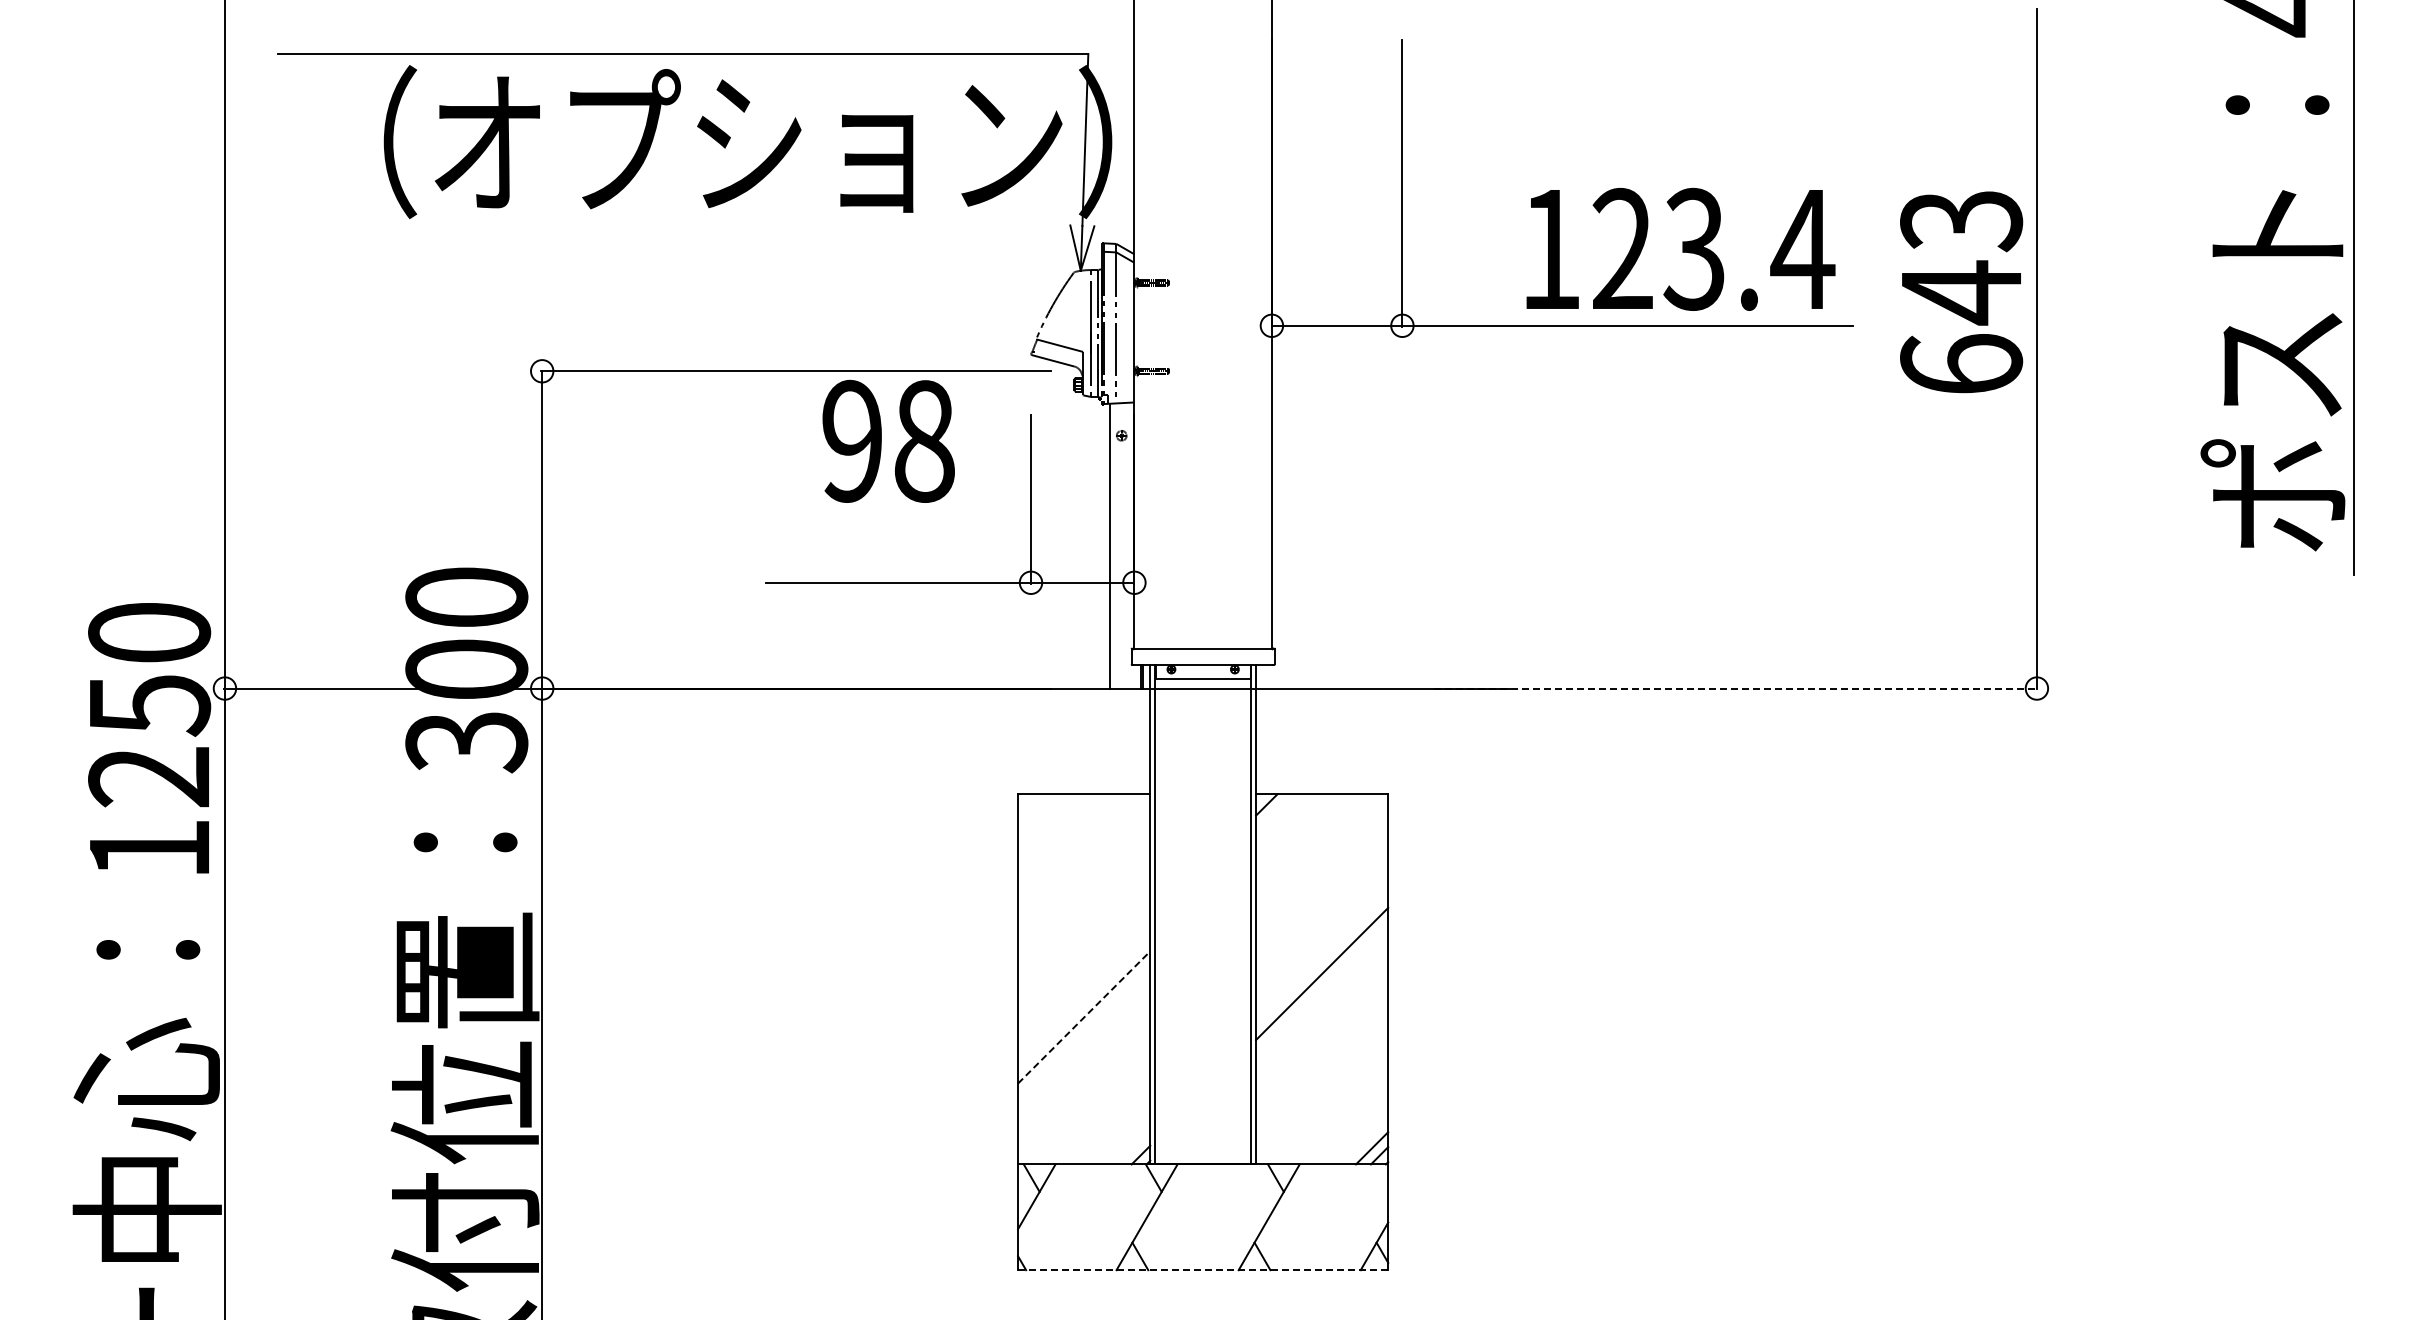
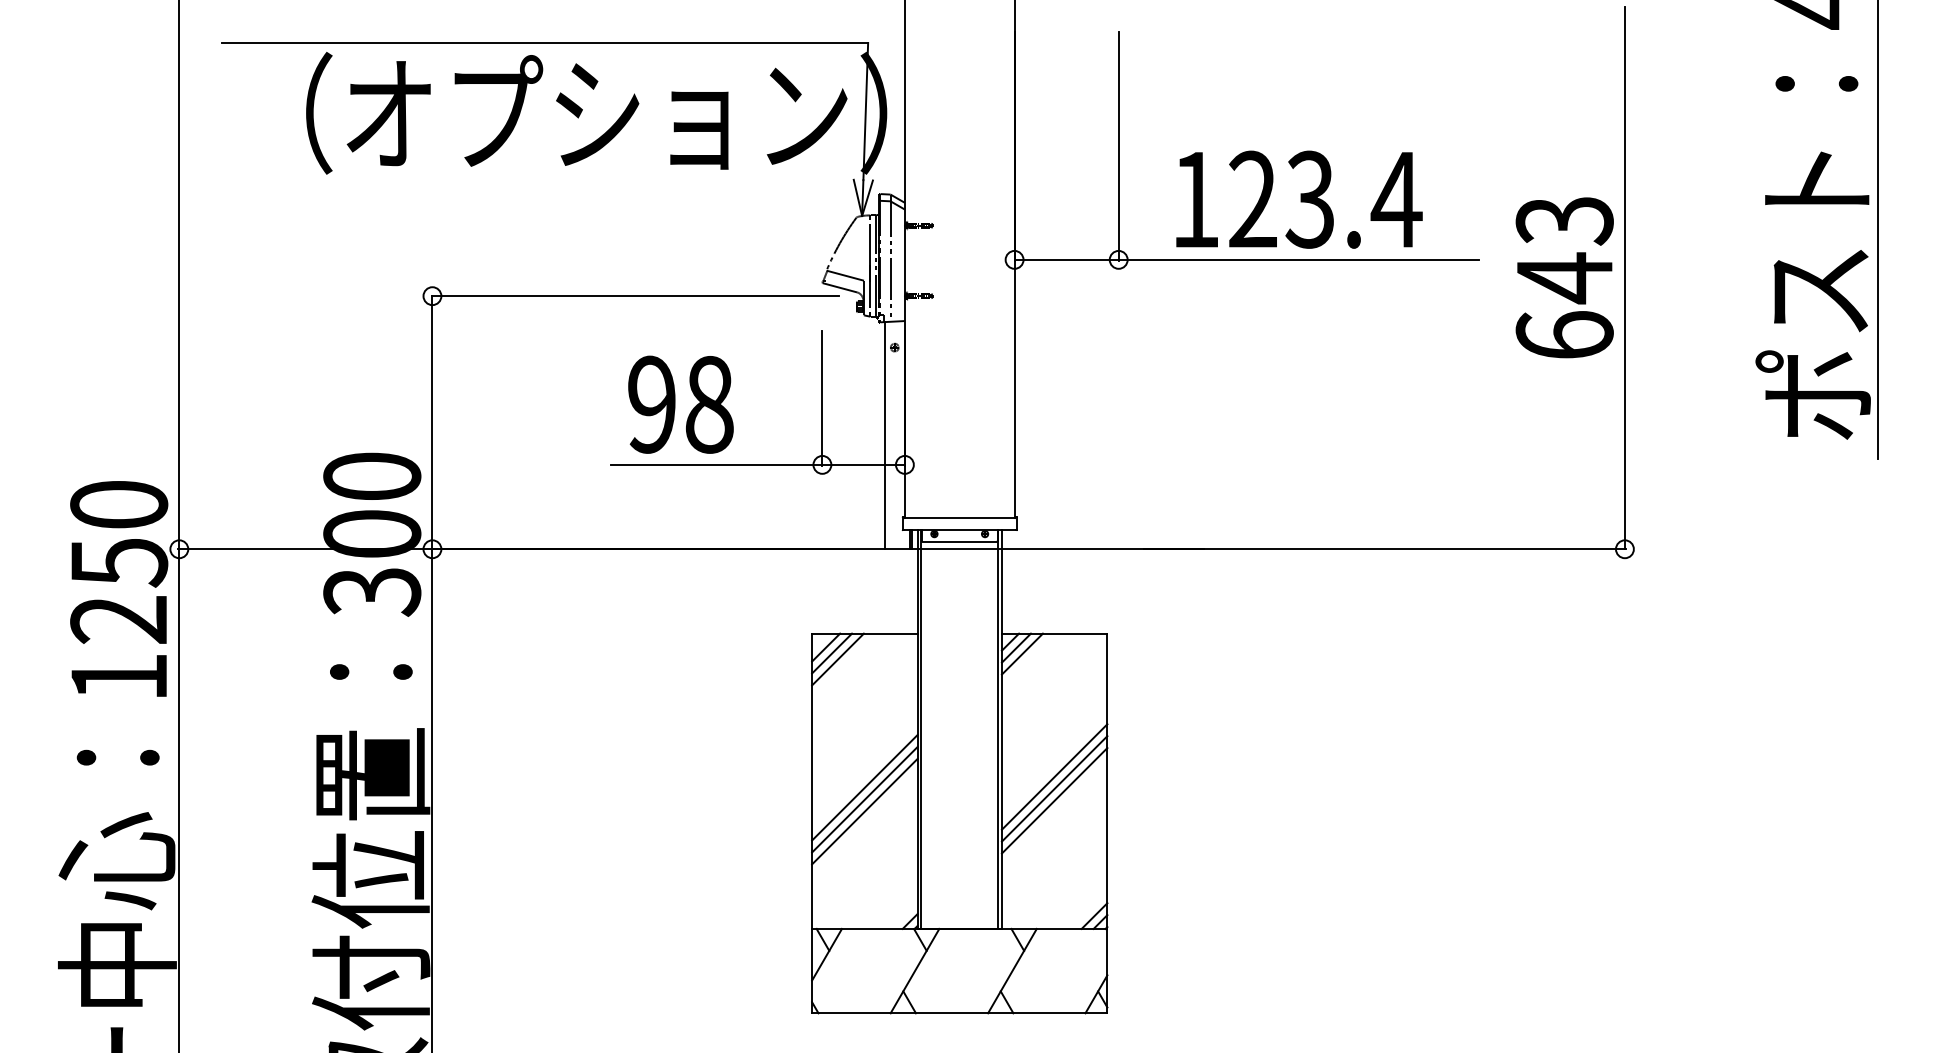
text: (1680, 248) -> (1299, 199), moved
text: (1961, 292) -> (1564, 277), moved
text: (888, 440) -> (680, 404), moved
line: (1736, 688) -> (1385, 549), dashed -> solid
line: (1035, 811) -> (825, 647), added
line: (1274, 812) -> (1016, 648), added
line: (1043, 819) -> (832, 653), added
line: (1281, 819) -> (1022, 653), added
line: (1050, 826) -> (837, 659), added
line: (1084, 987) -> (865, 787), added
line: (1322, 988) -> (1054, 788), added
line: (1084, 1002) -> (865, 799), added
line: (1322, 1003) -> (1054, 800), added
line: (1084, 1017) -> (865, 811), dashed -> solid
line: (1202, 1270) -> (959, 1013), dashed -> solid

